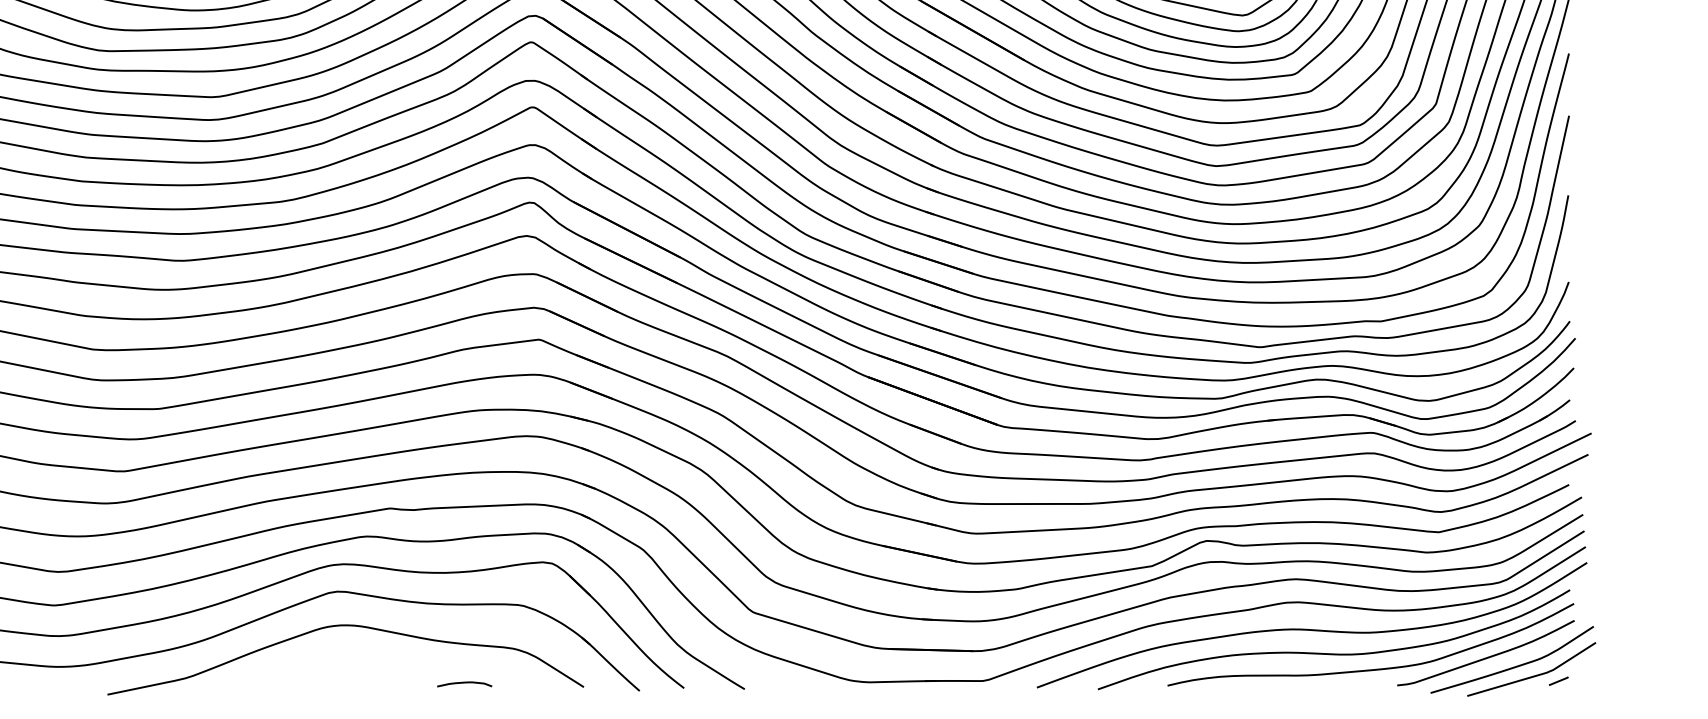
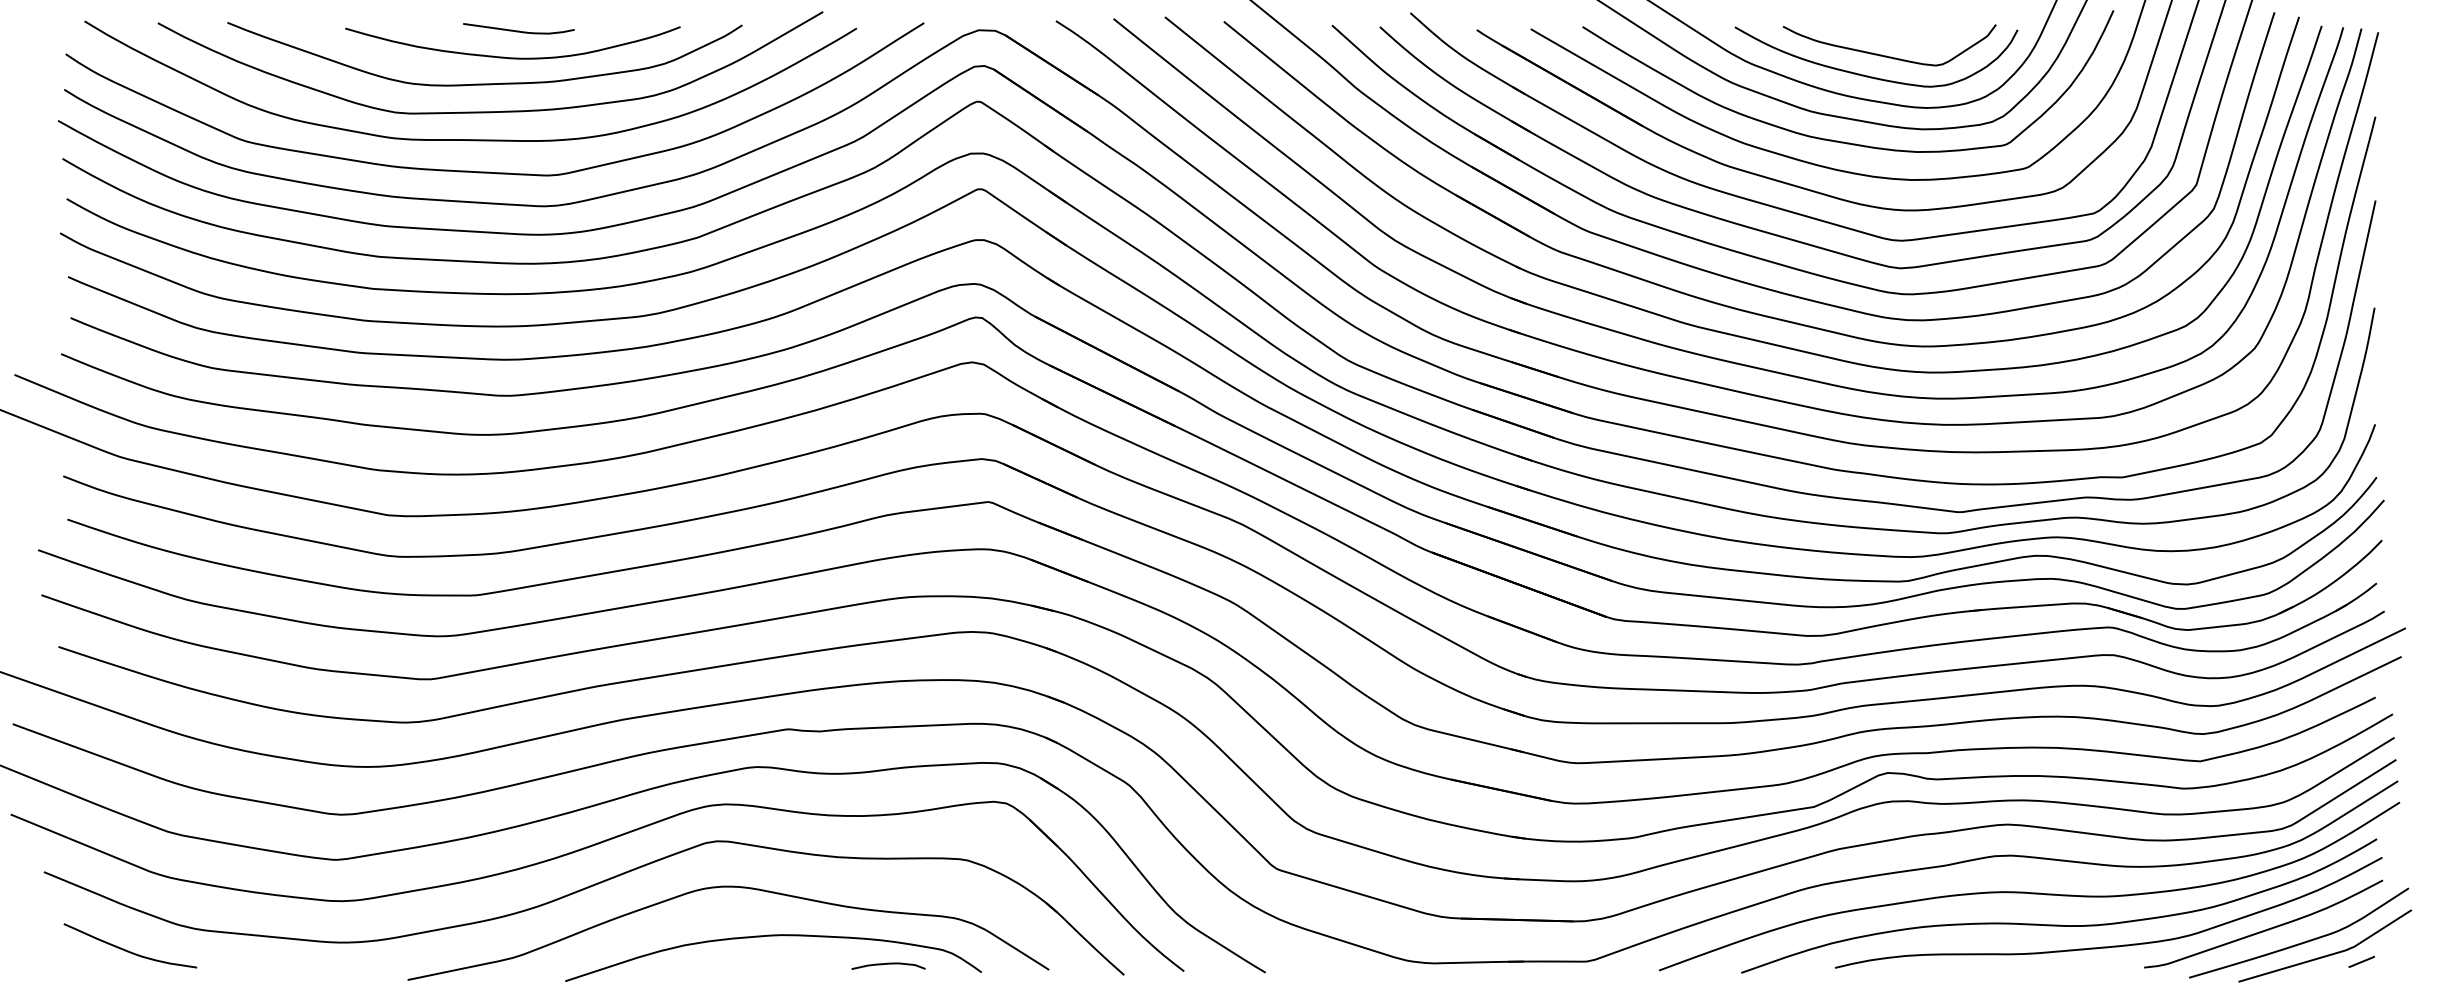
curve: (379, 662) -> (773, 936), added

